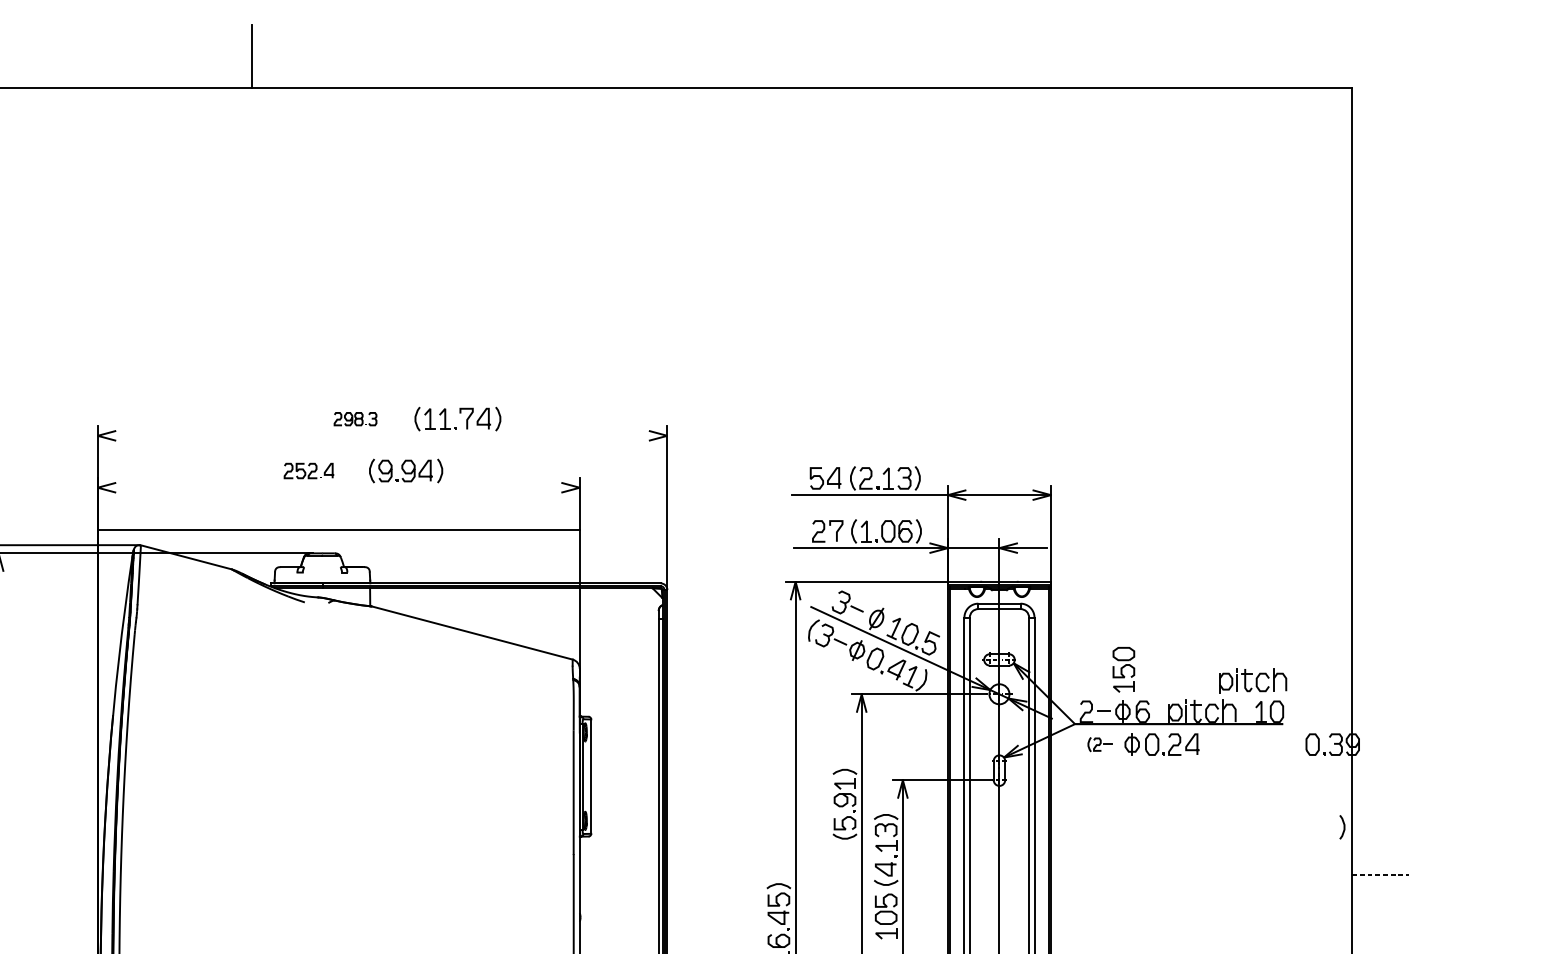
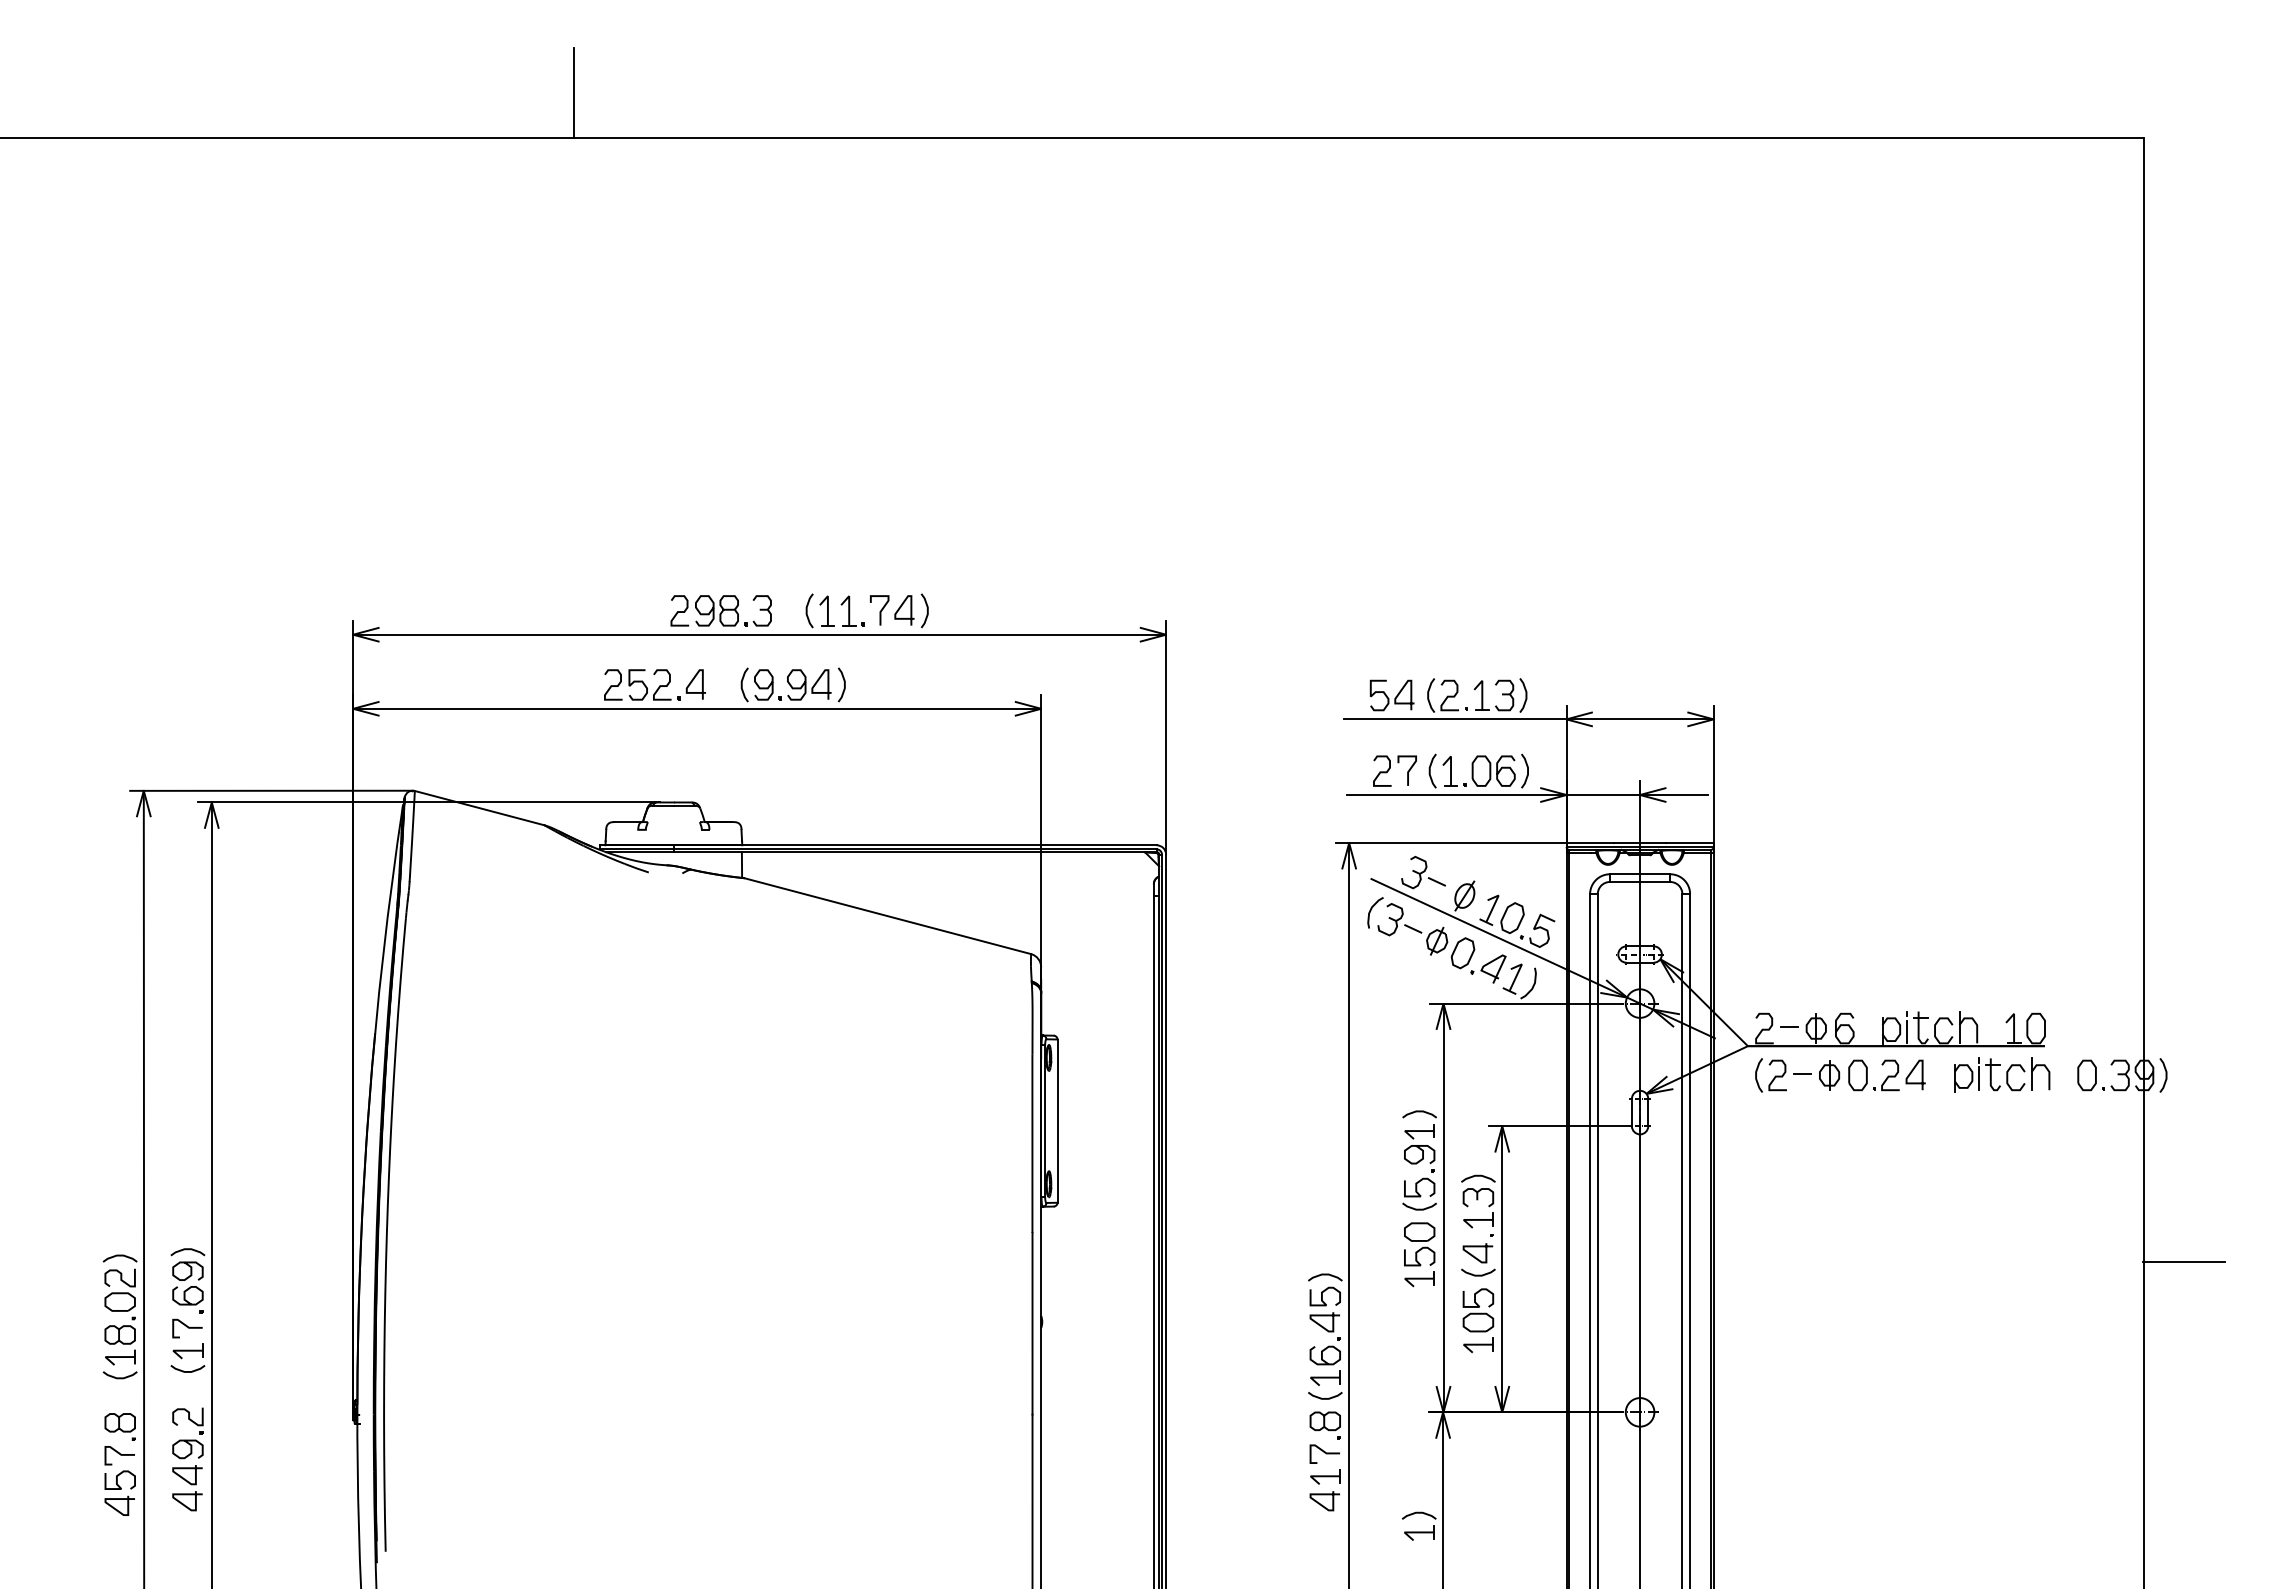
part: (355, 418) -> (720, 610), size x1.67
line: (382, 435) -> (759, 634), added
part: (308, 470) -> (654, 684), size x1.43
line: (338, 529) -> (697, 708), moved
part: (1123, 669) -> (1419, 1254), moved
part: (1253, 680) -> (2002, 1074), moved
part: (1099, 744) -> (1783, 1075), size x1.67
curve: (1343, 827) -> (2165, 1075), moved
line: (1380, 875) -> (2184, 1261), dashed -> solid

